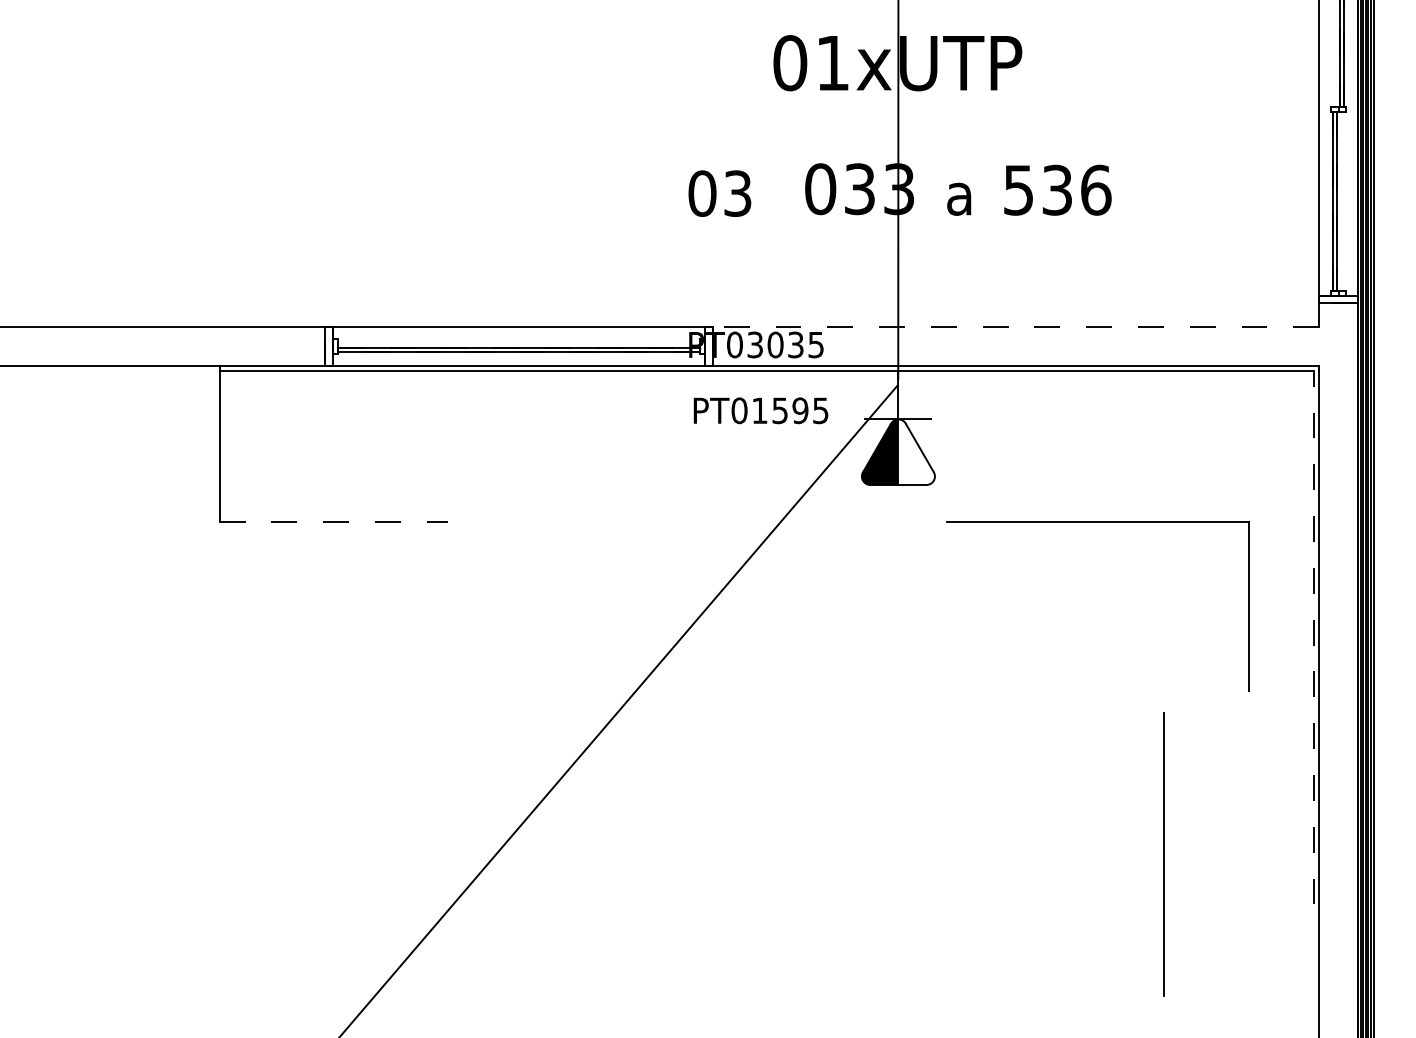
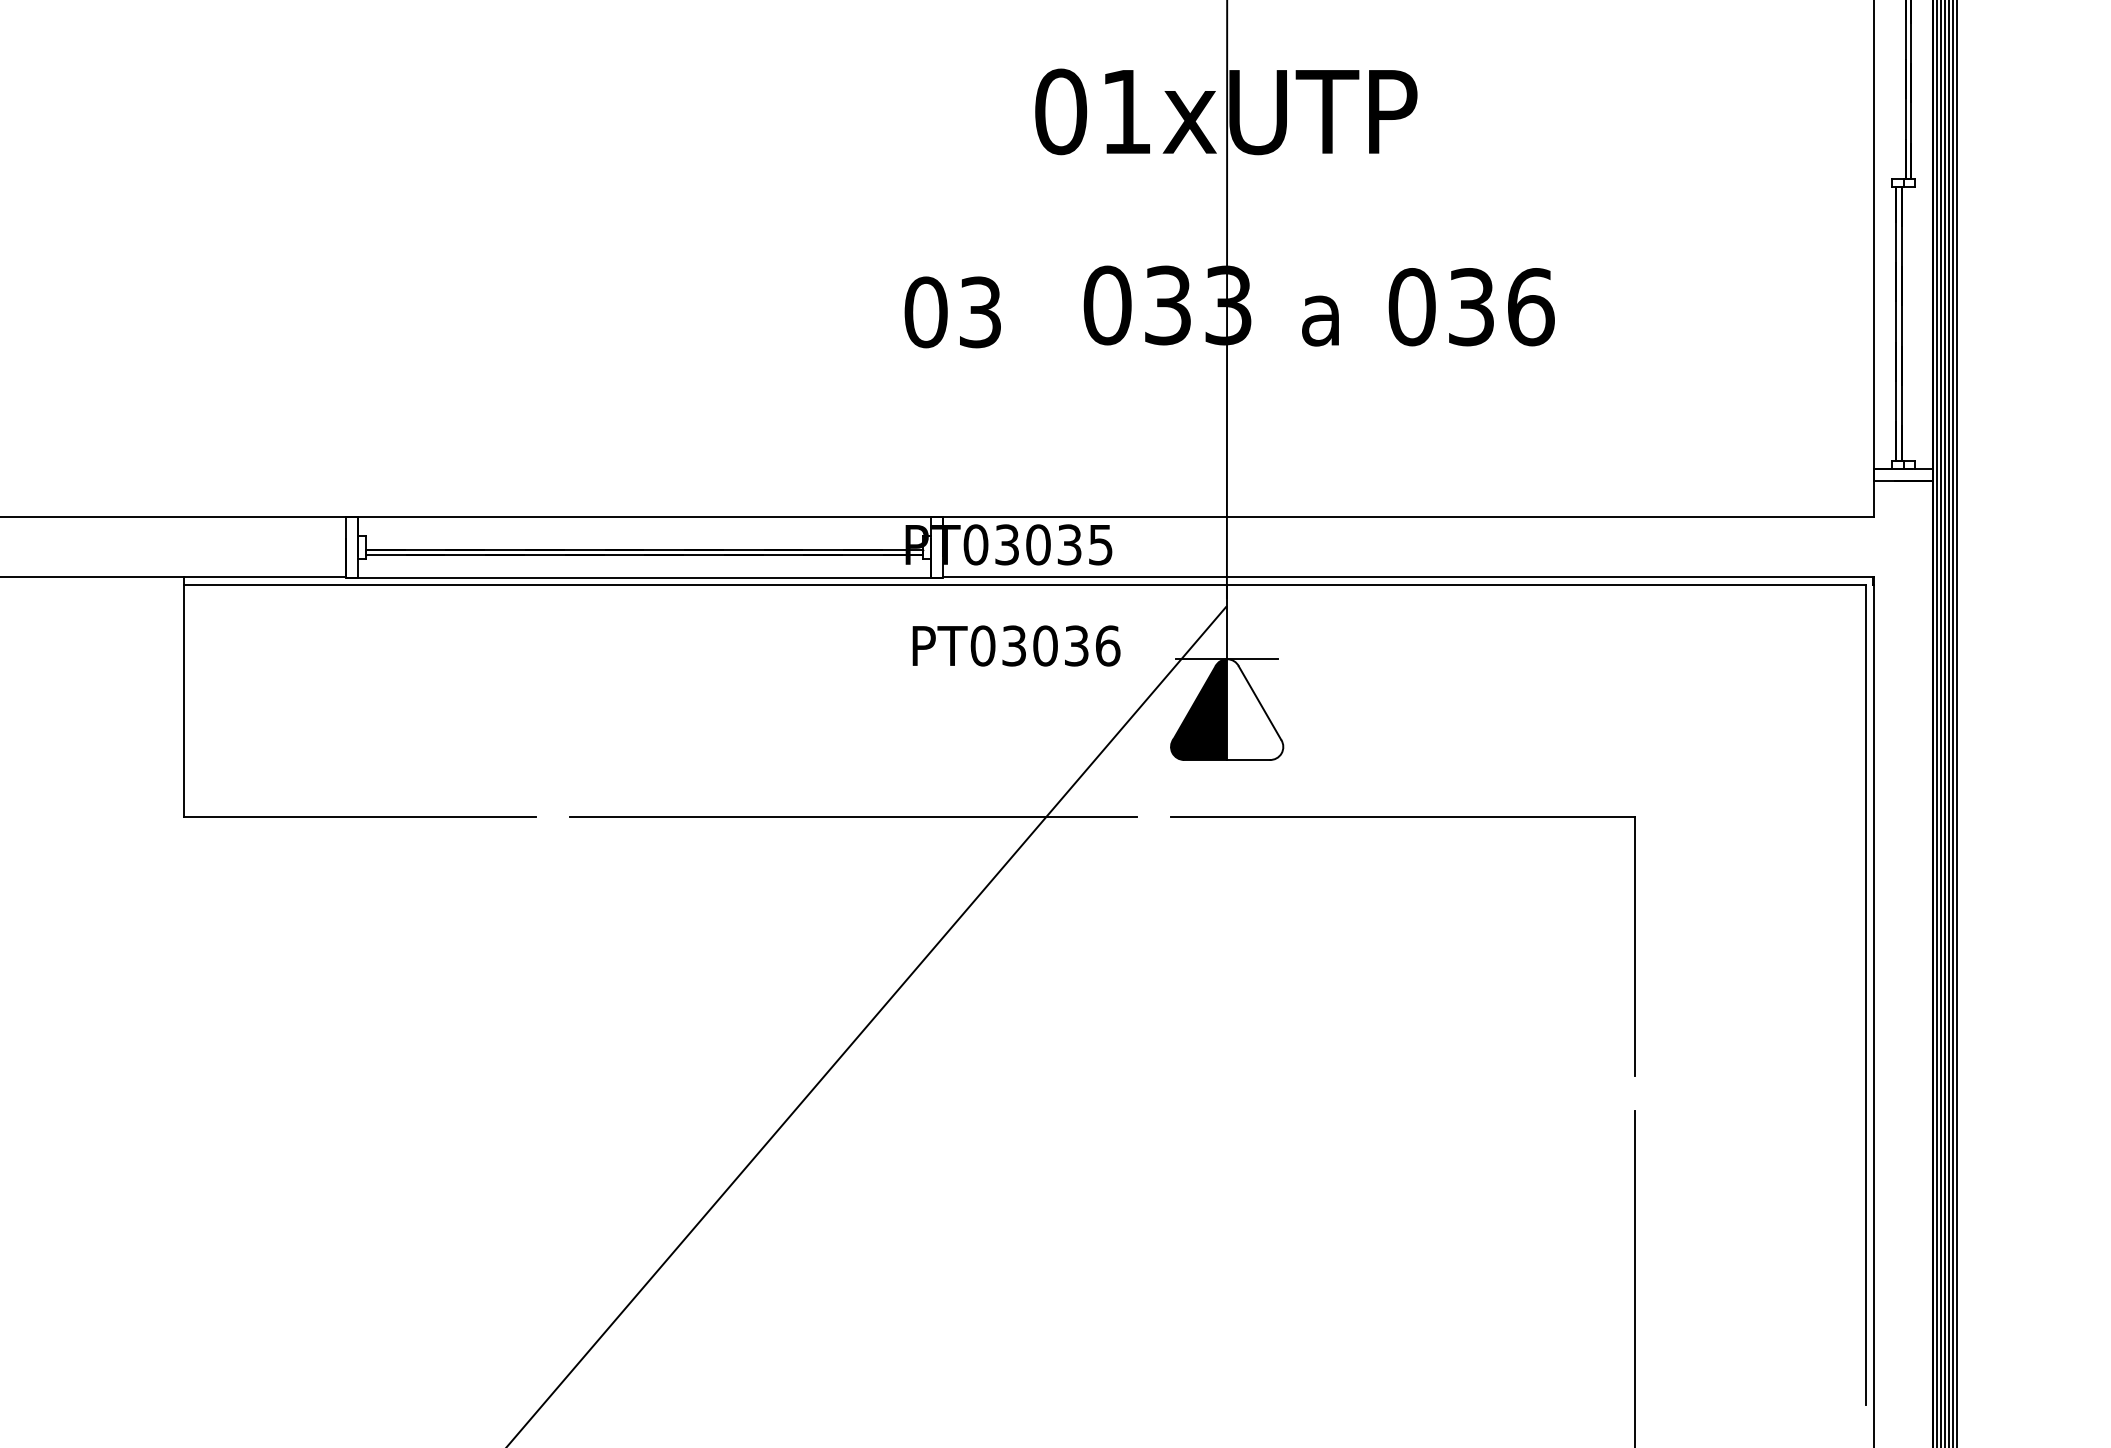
text: (1018, 189) -> (1411, 305), 536 -> 036
line: (1016, 327) -> (1408, 518), dashed -> solid
text: (790, 410) -> (1061, 645), PT01595 -> PT03036
line: (334, 521) -> (360, 816), dashed -> solid
line: (654, 521) -> (852, 816), added
part: (1097, 522) -> (1402, 817), moved
line: (1313, 637) -> (1864, 994), dashed -> solid

